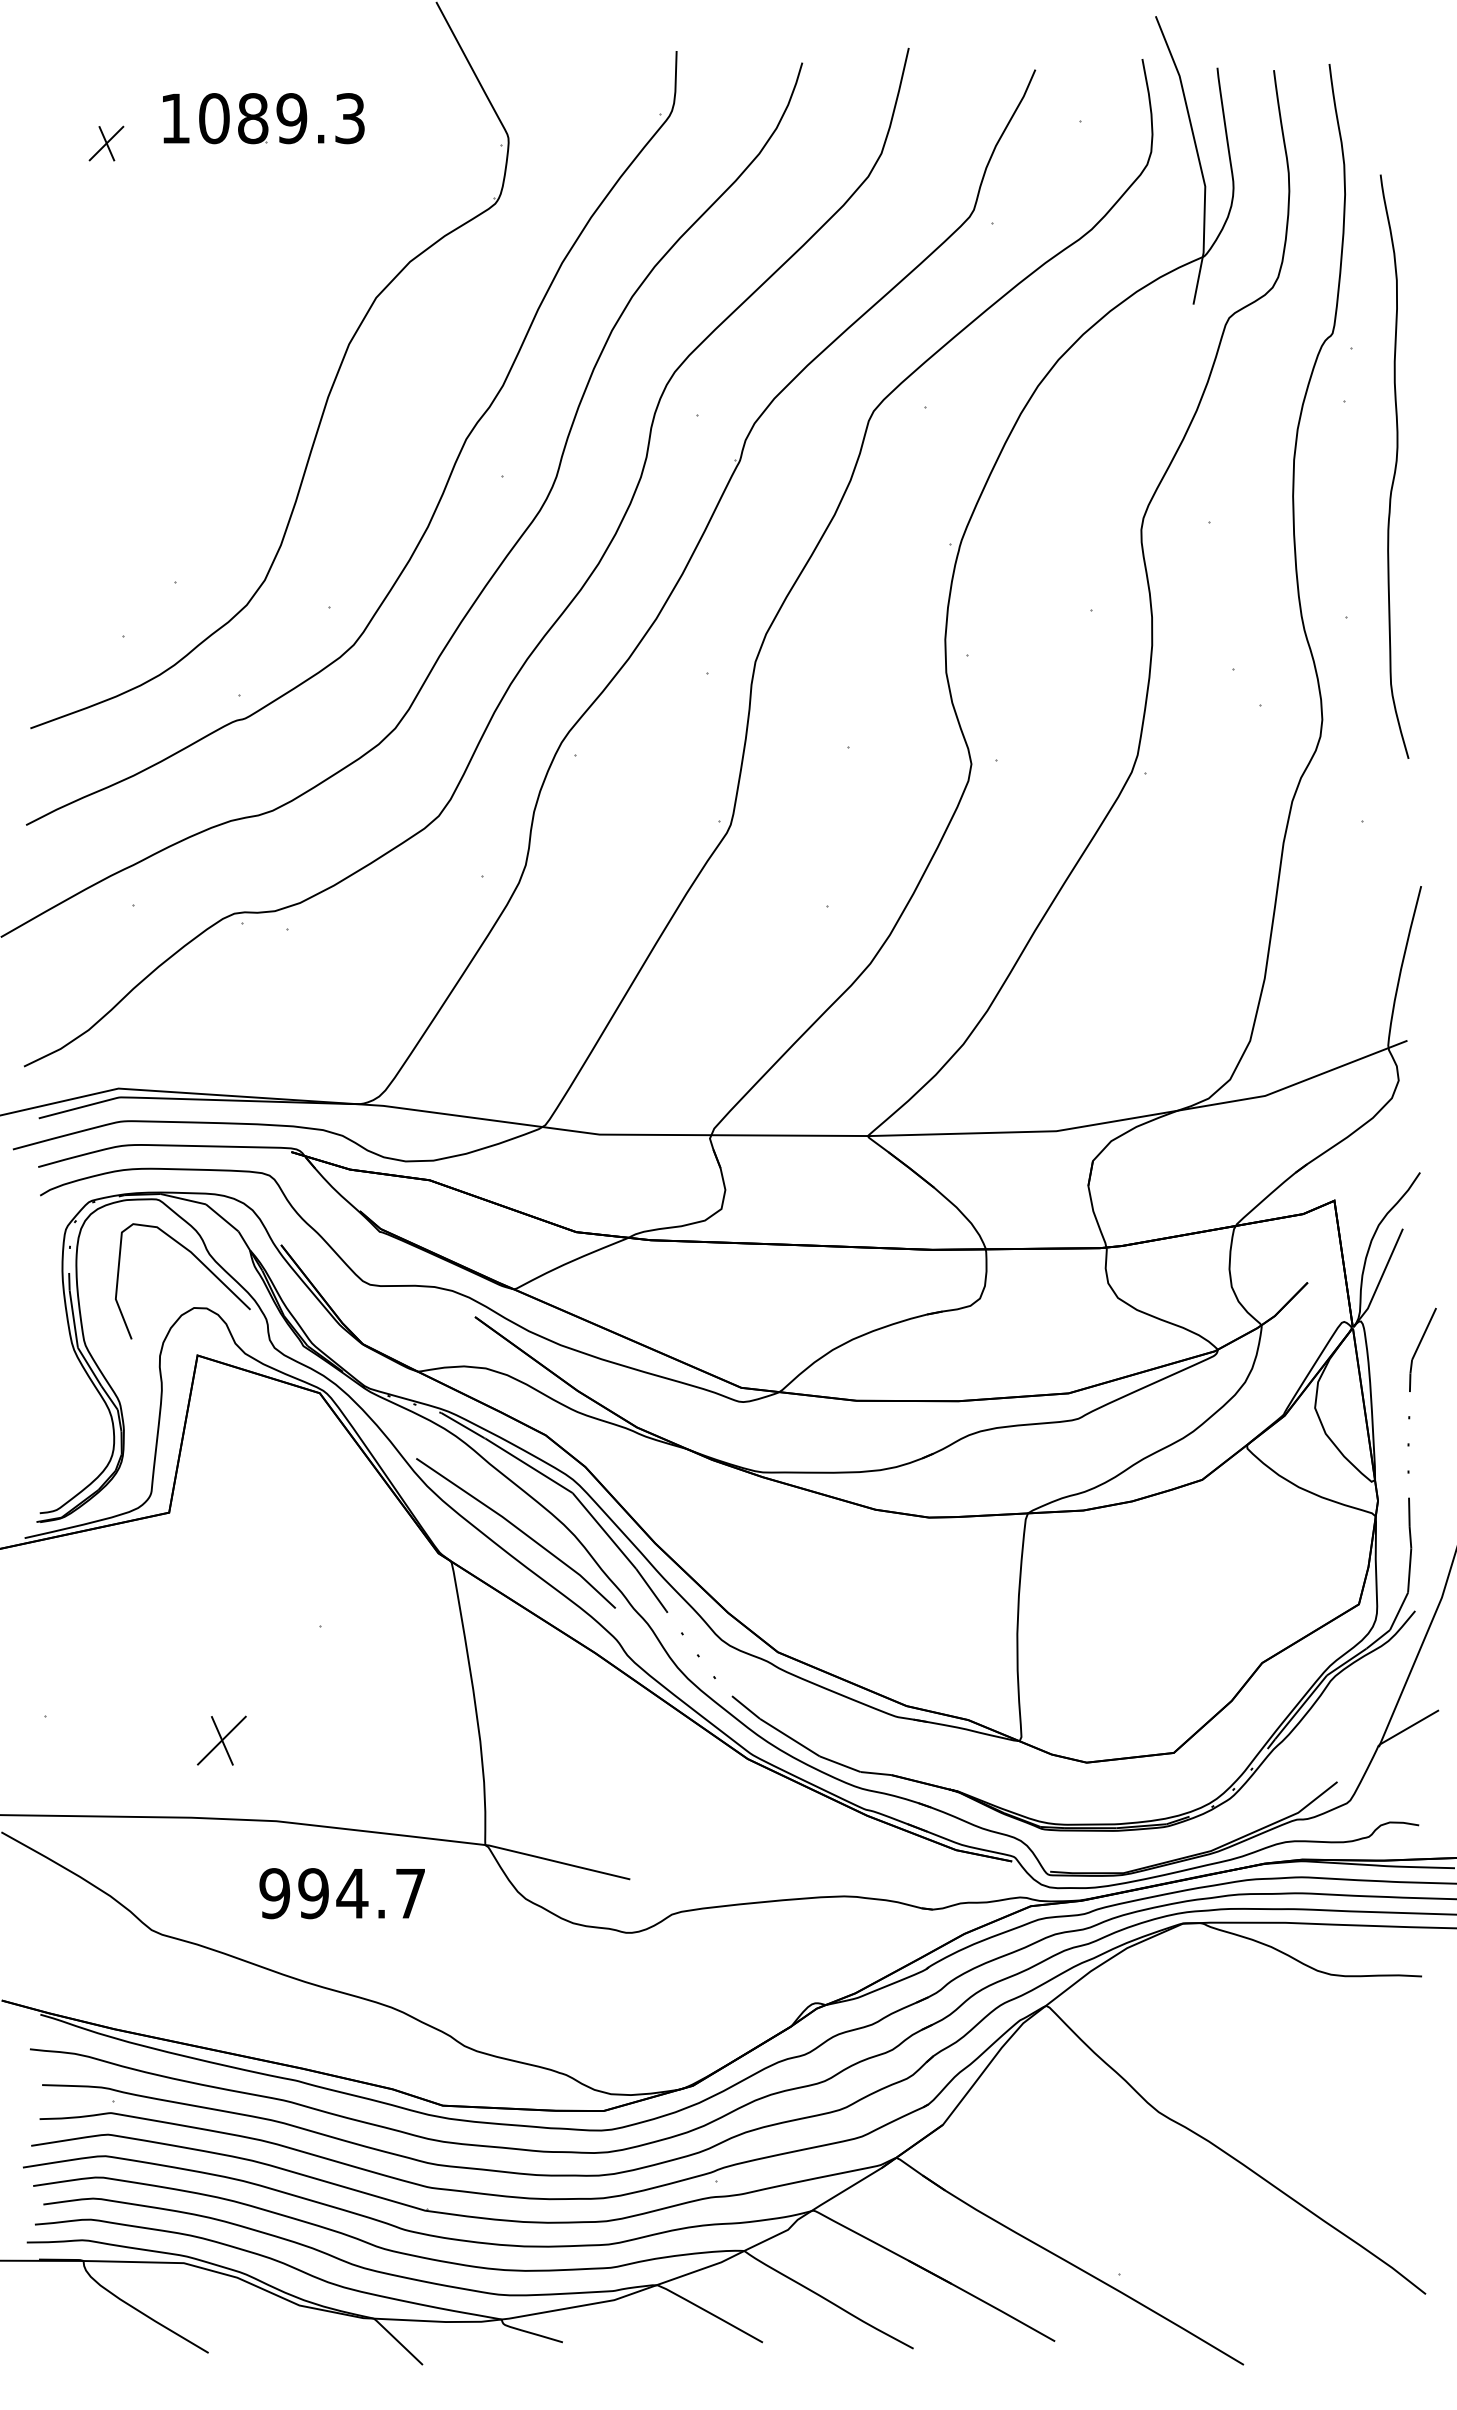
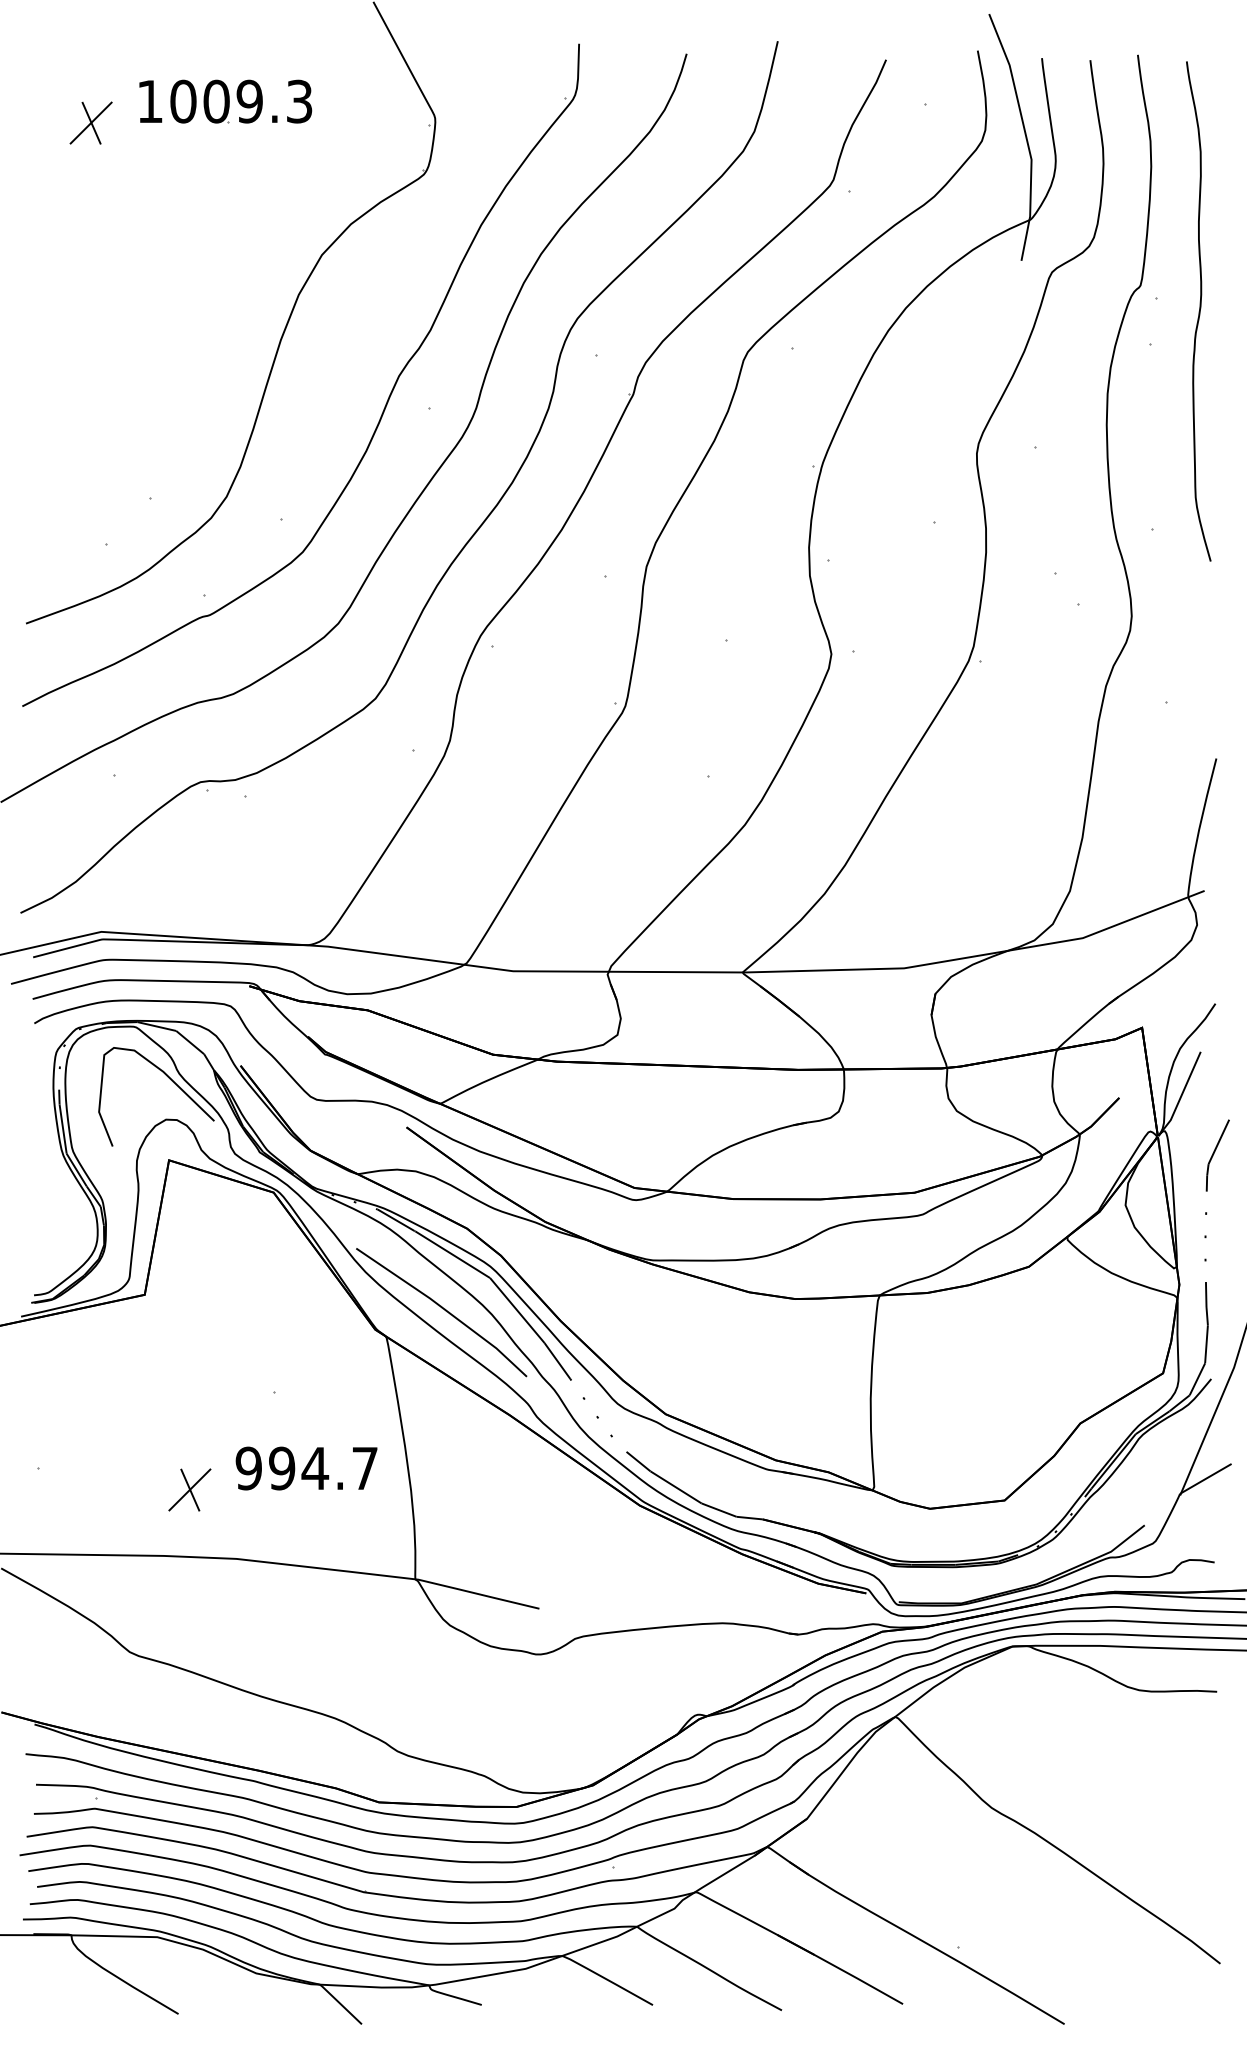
text: (253, 118) -> (216, 101), 1089.3 -> 1009.3
part: (106, 143) -> (91, 122), size x1.43
curve: (1395, 466) -> (1199, 311), moved
text: (341, 1893) -> (305, 1468), moved

